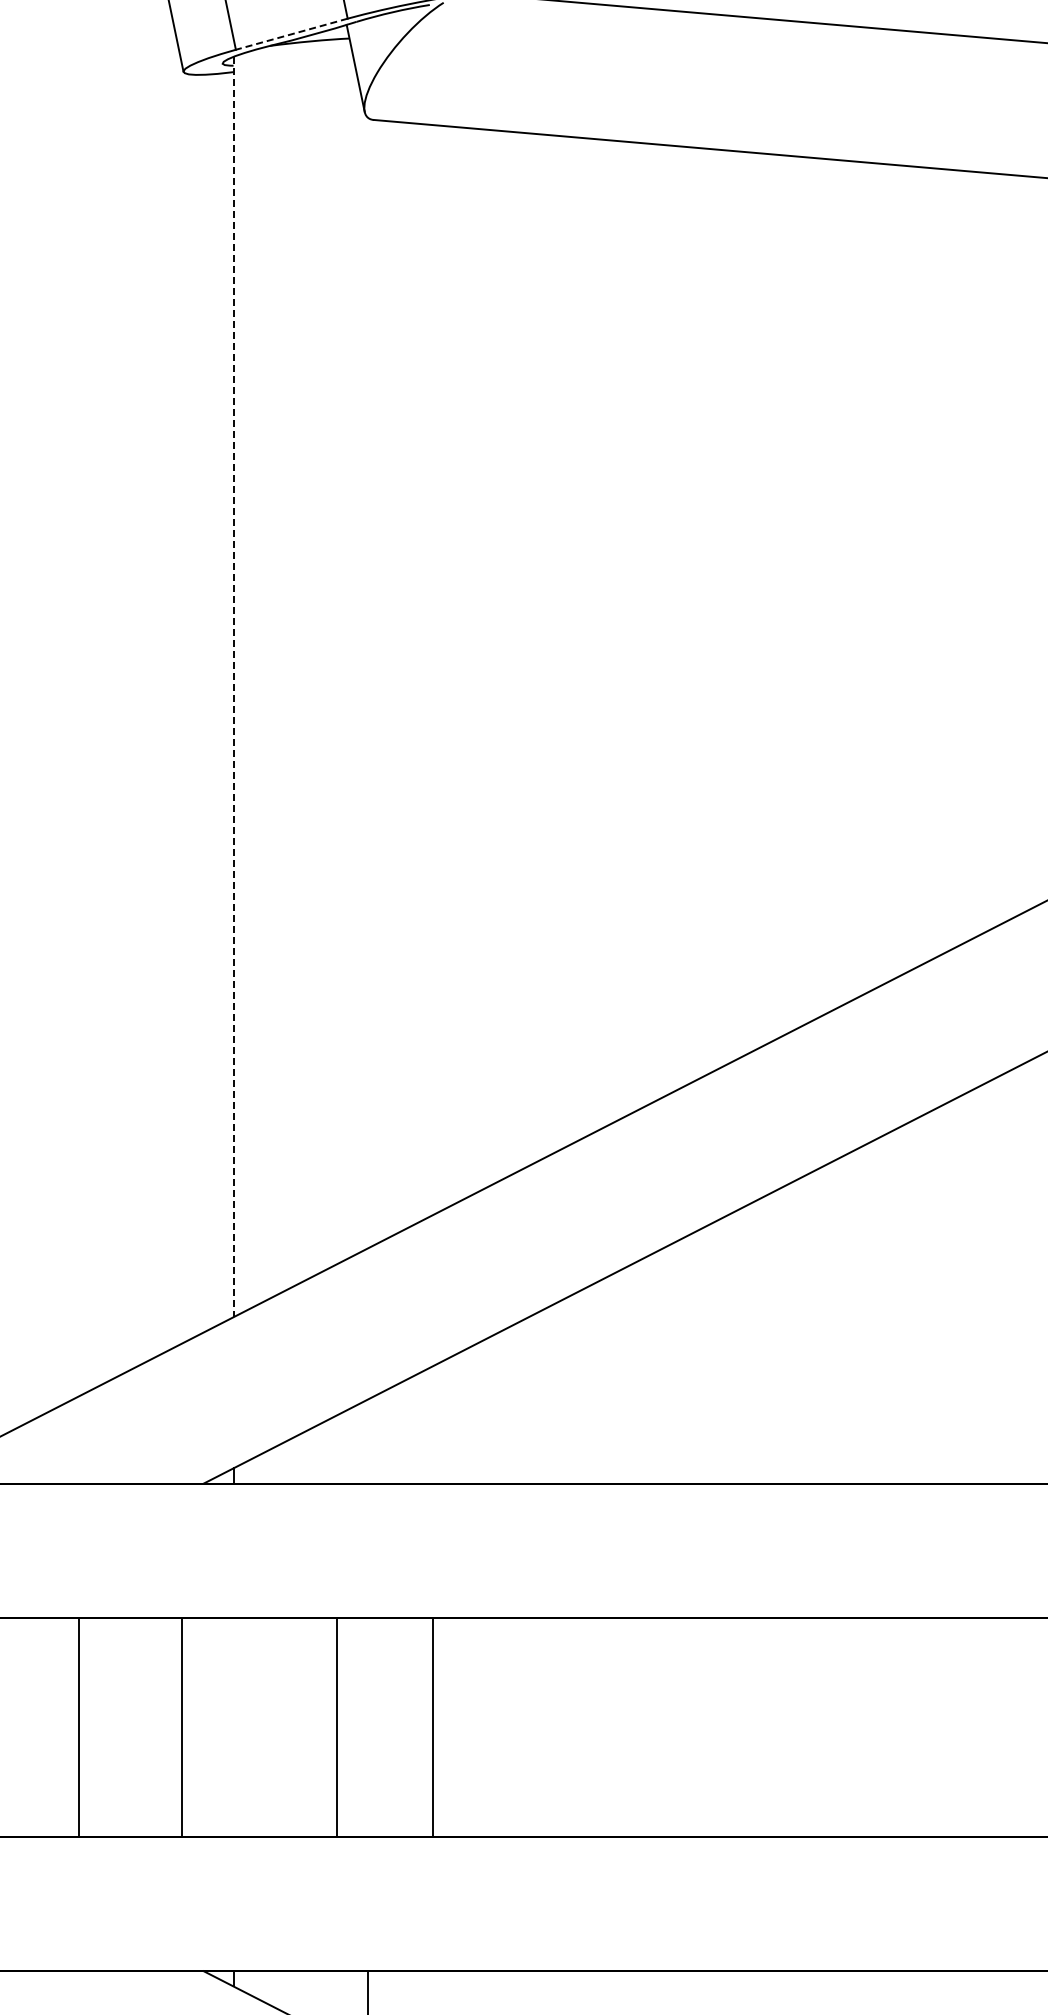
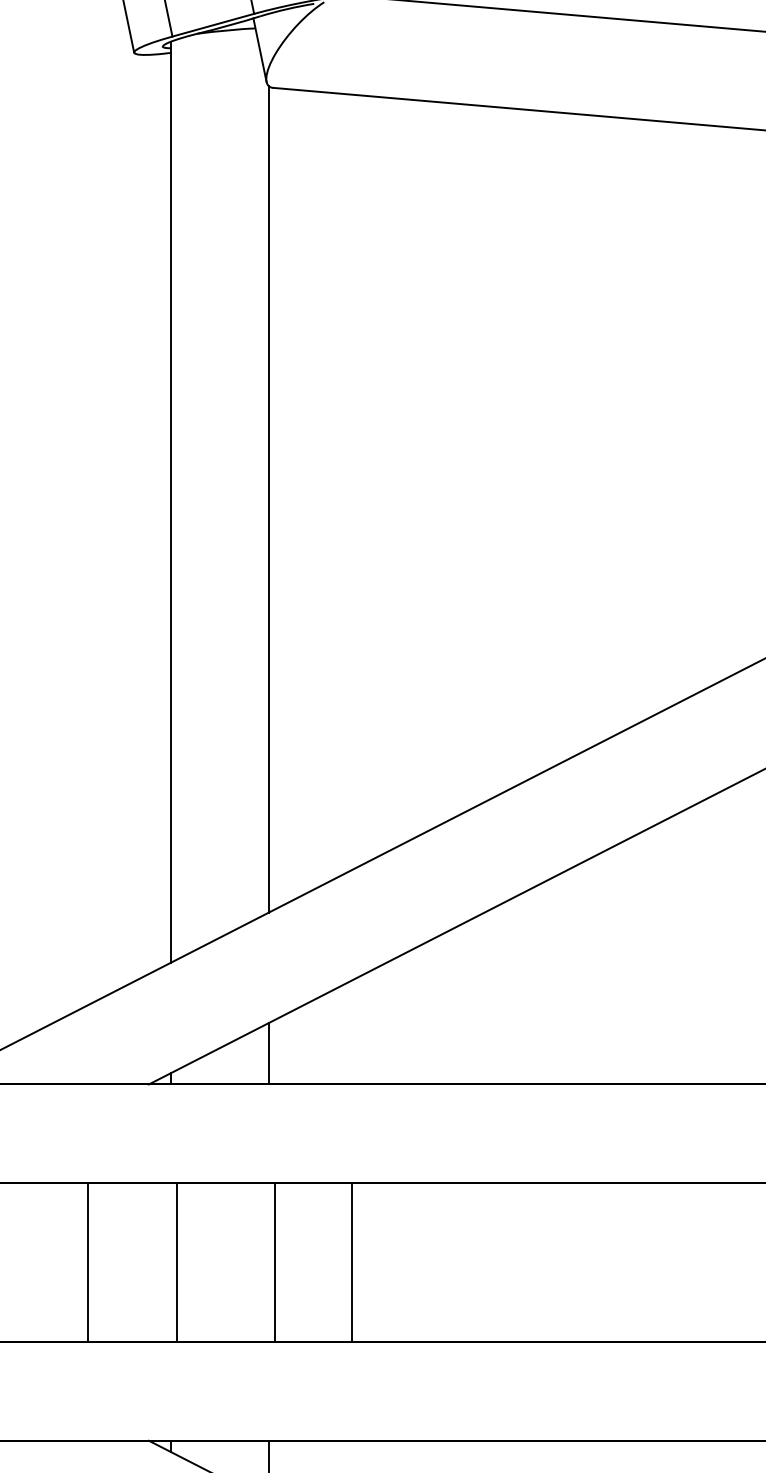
line: (291, 34) -> (213, 25), dashed -> solid
line: (368, 682) -> (269, 498), added
line: (233, 687) -> (170, 502), dashed -> solid
line: (368, 1441) -> (269, 1053), added
line: (79, 1727) -> (88, 1262), moved
line: (182, 1727) -> (177, 1262), moved
line: (337, 1727) -> (275, 1262), moved
line: (433, 1727) -> (351, 1262), moved

